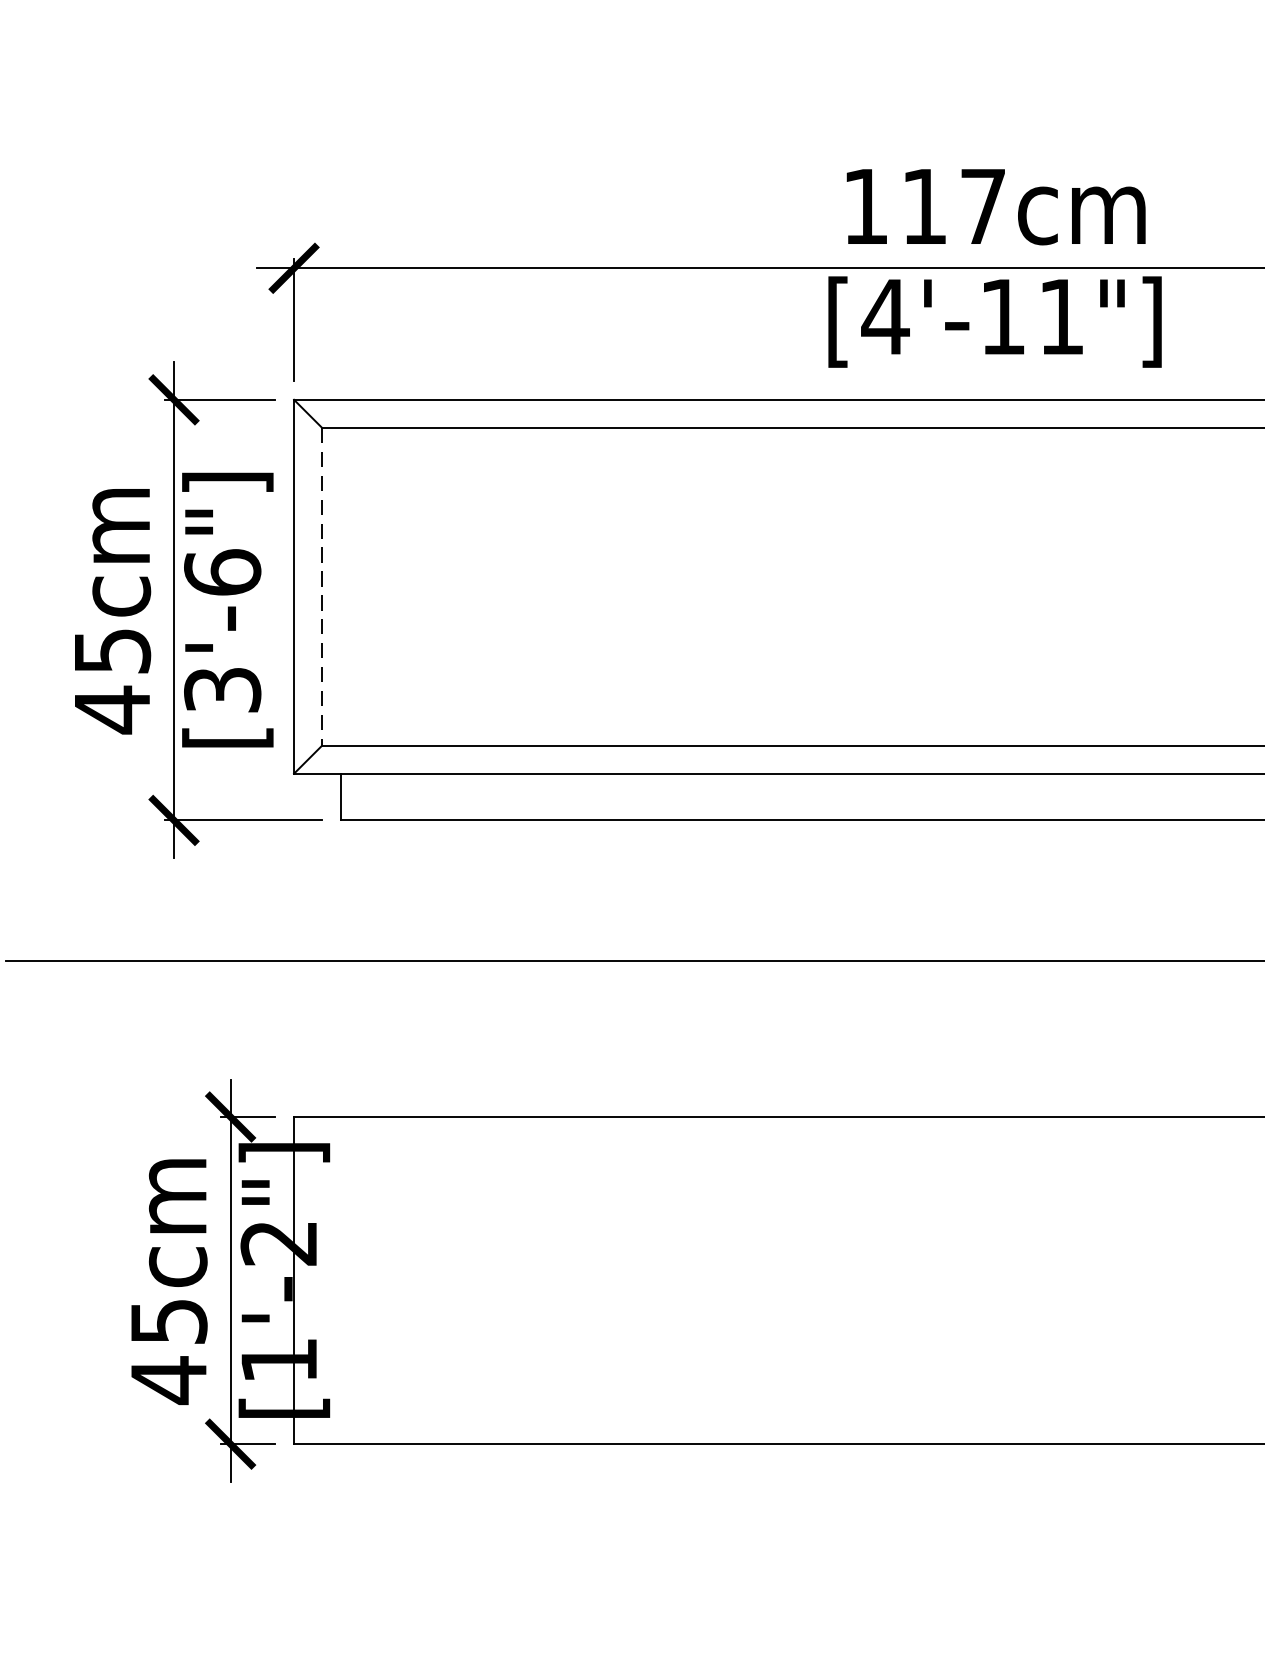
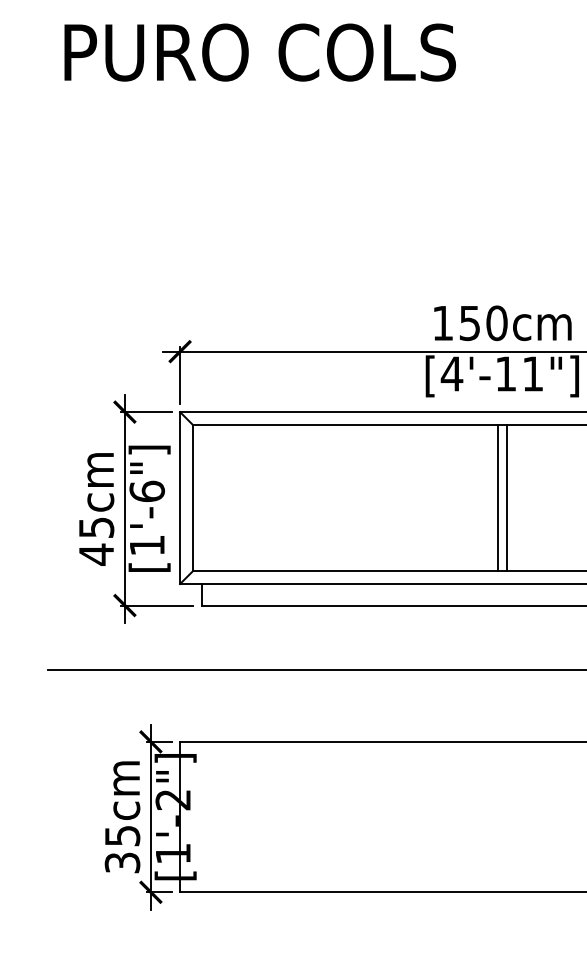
text: (953, 207) -> (483, 323), 117cm -> 150cm
line: (321, 587) -> (192, 498), dashed -> solid
line: (986, 587) -> (498, 498), added
line: (1003, 587) -> (506, 498), added
text: (223, 689) -> (147, 545), [3'-6"] -> [1'-6"]
text: (168, 1379) -> (122, 862), 45cm -> 35cm

